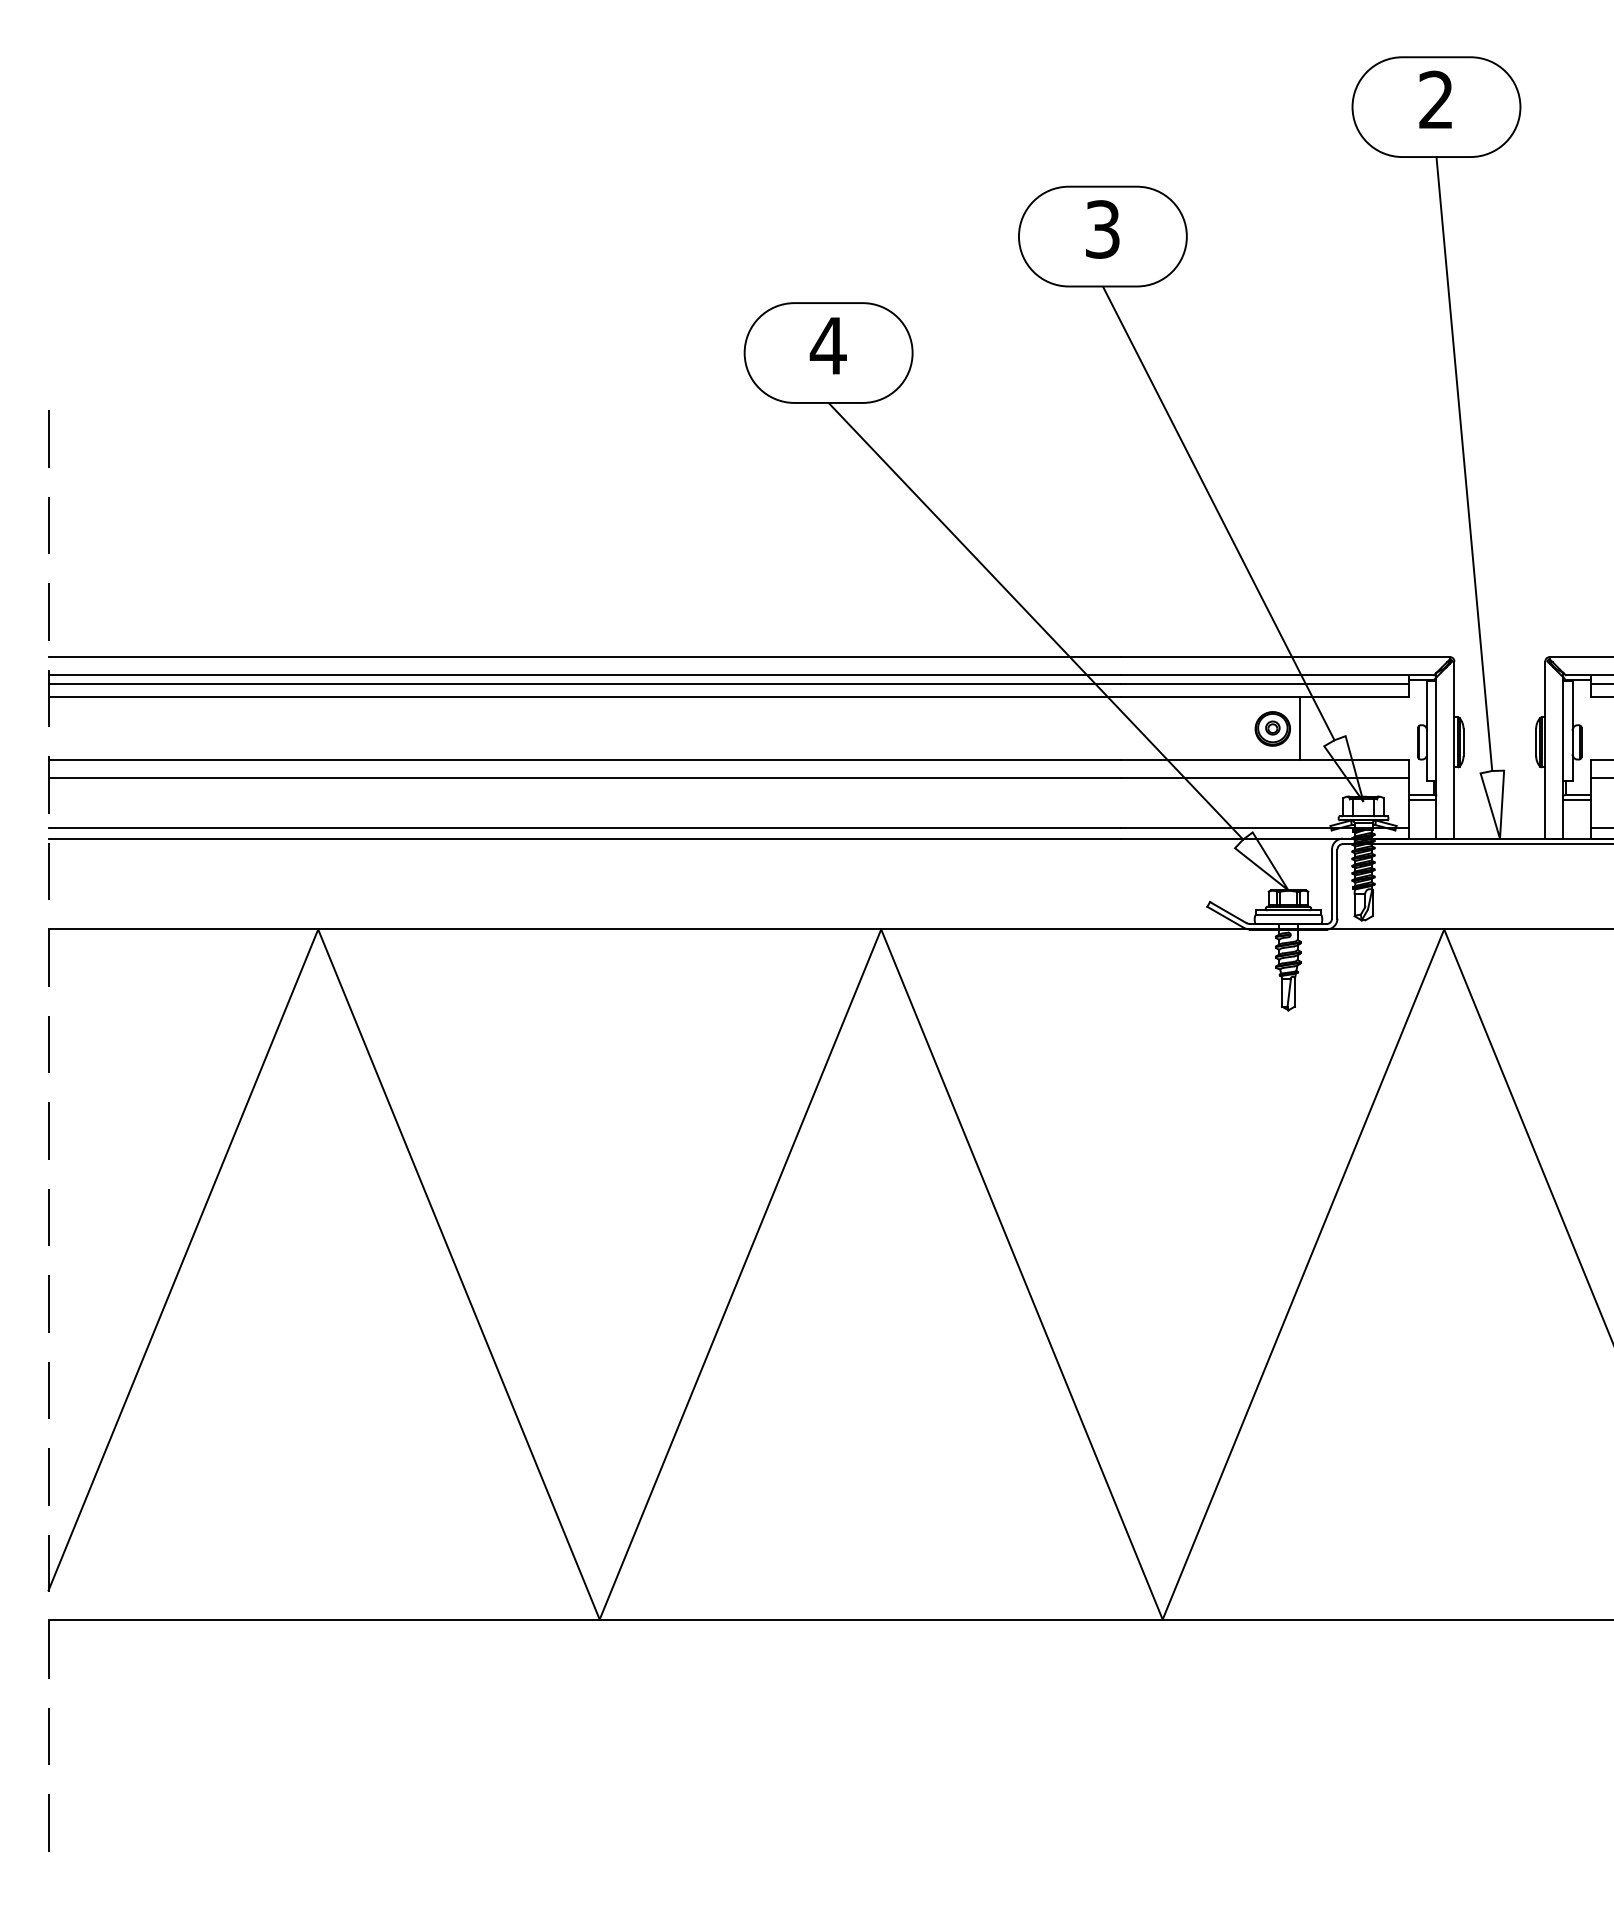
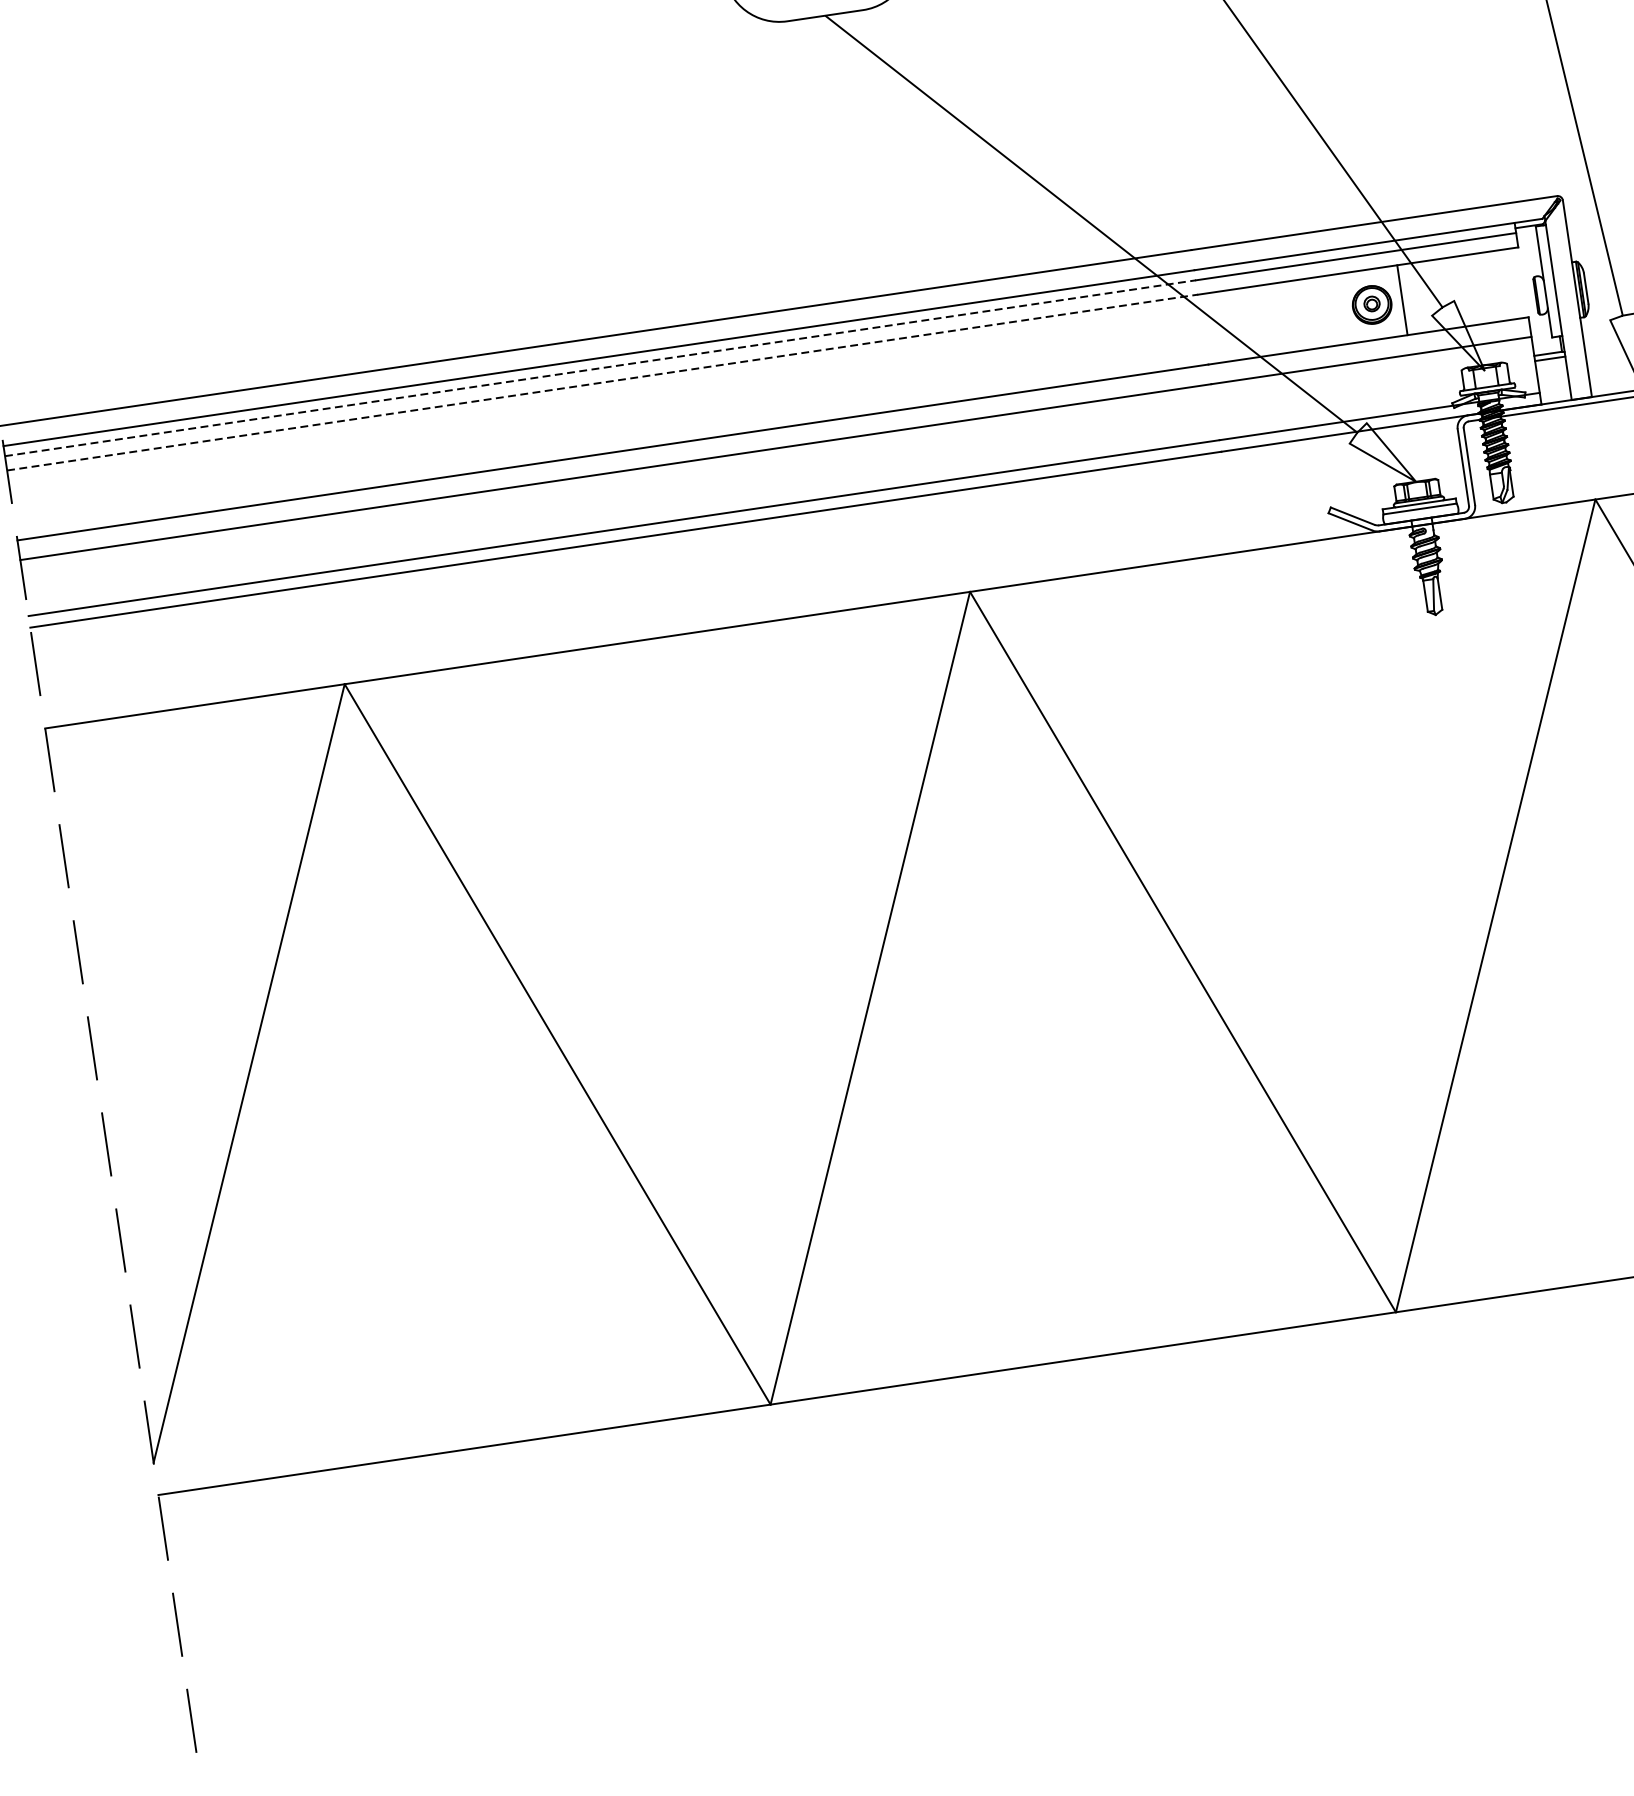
line: (585, 684) -> (601, 368), solid -> dashed
line: (585, 697) -> (603, 382), solid -> dashed

